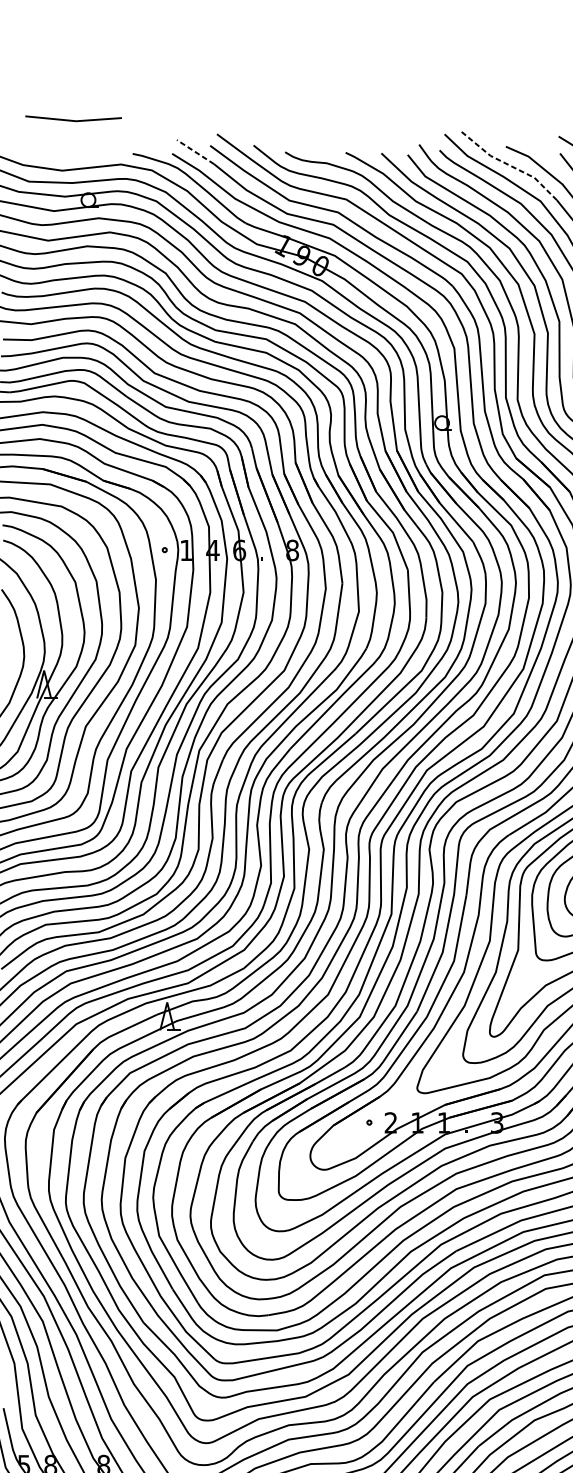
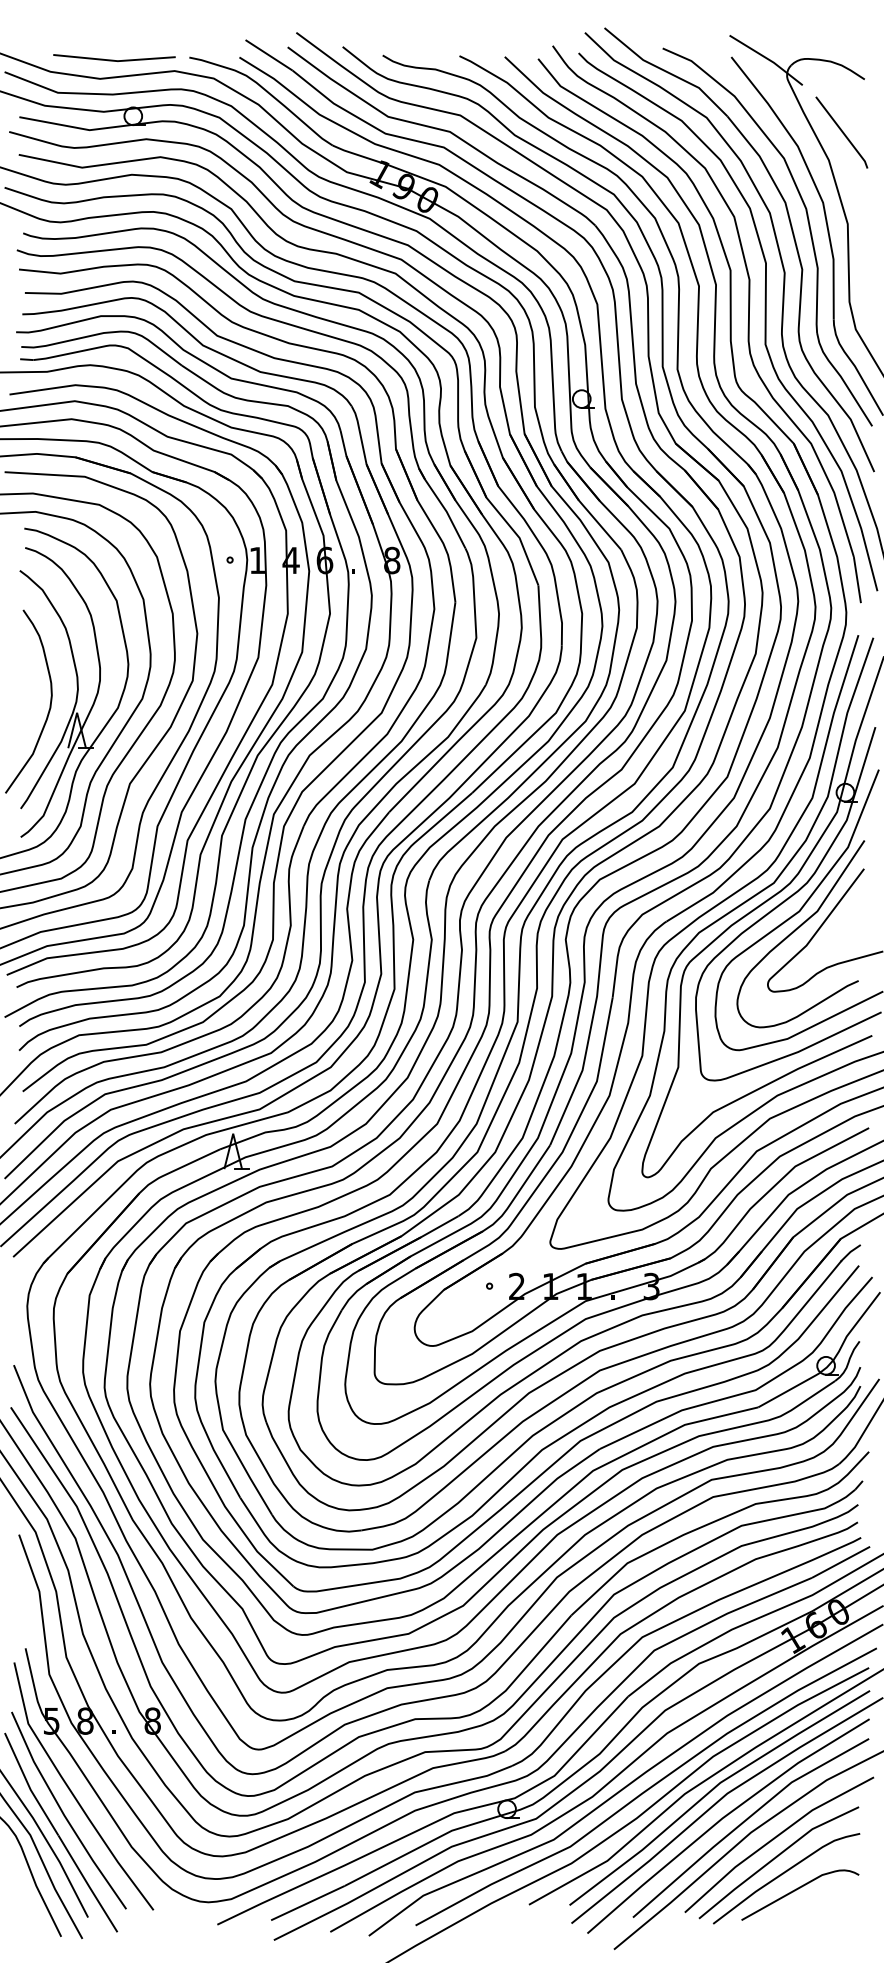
line: (72, 119) -> (113, 59), moved
line: (195, 152) -> (268, 55), dashed -> solid
line: (508, 164) -> (666, 71), dashed -> solid

